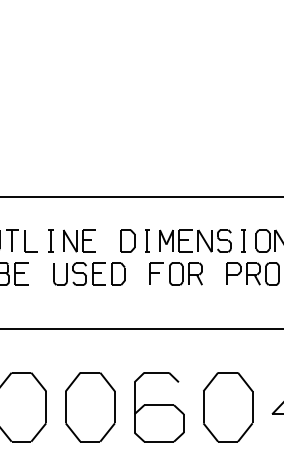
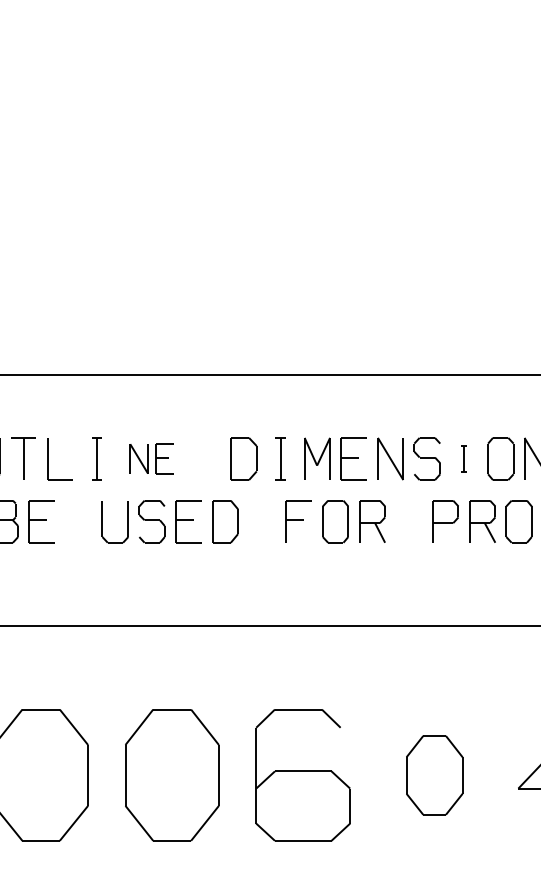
part: (79, 240) -> (151, 457), size x0.7
part: (243, 240) -> (463, 457), size x0.6
part: (228, 407) -> (435, 775), size x0.6

